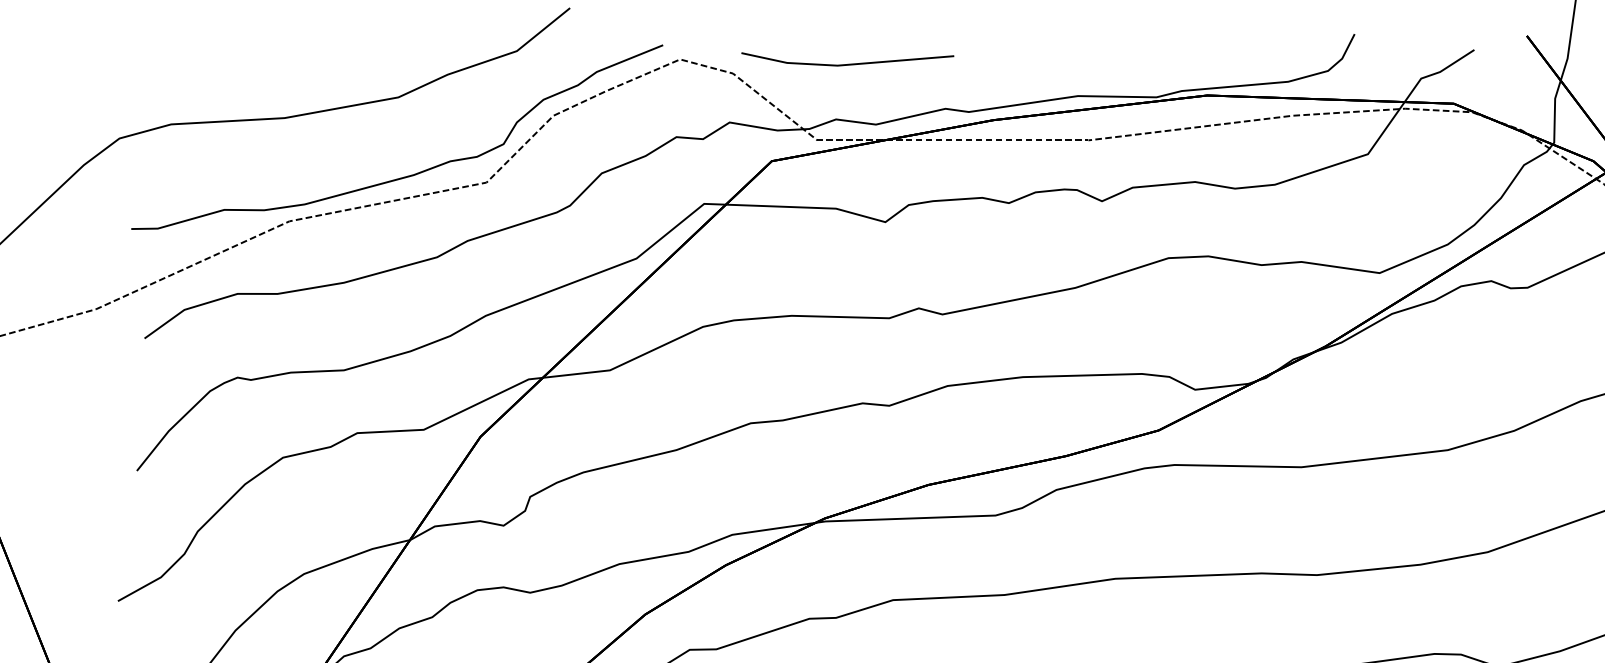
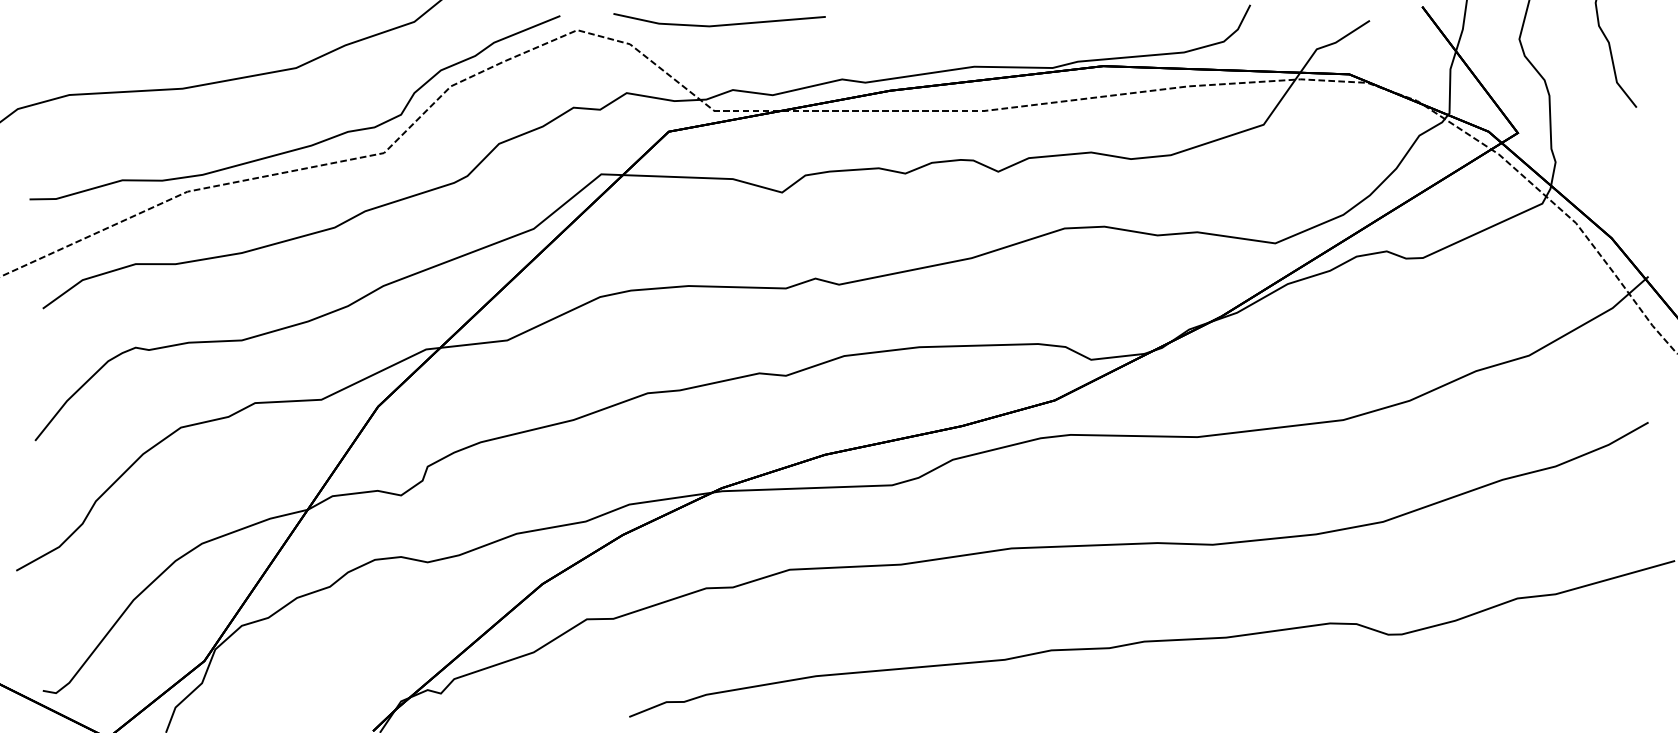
line: (847, 63) -> (719, 24), moved

